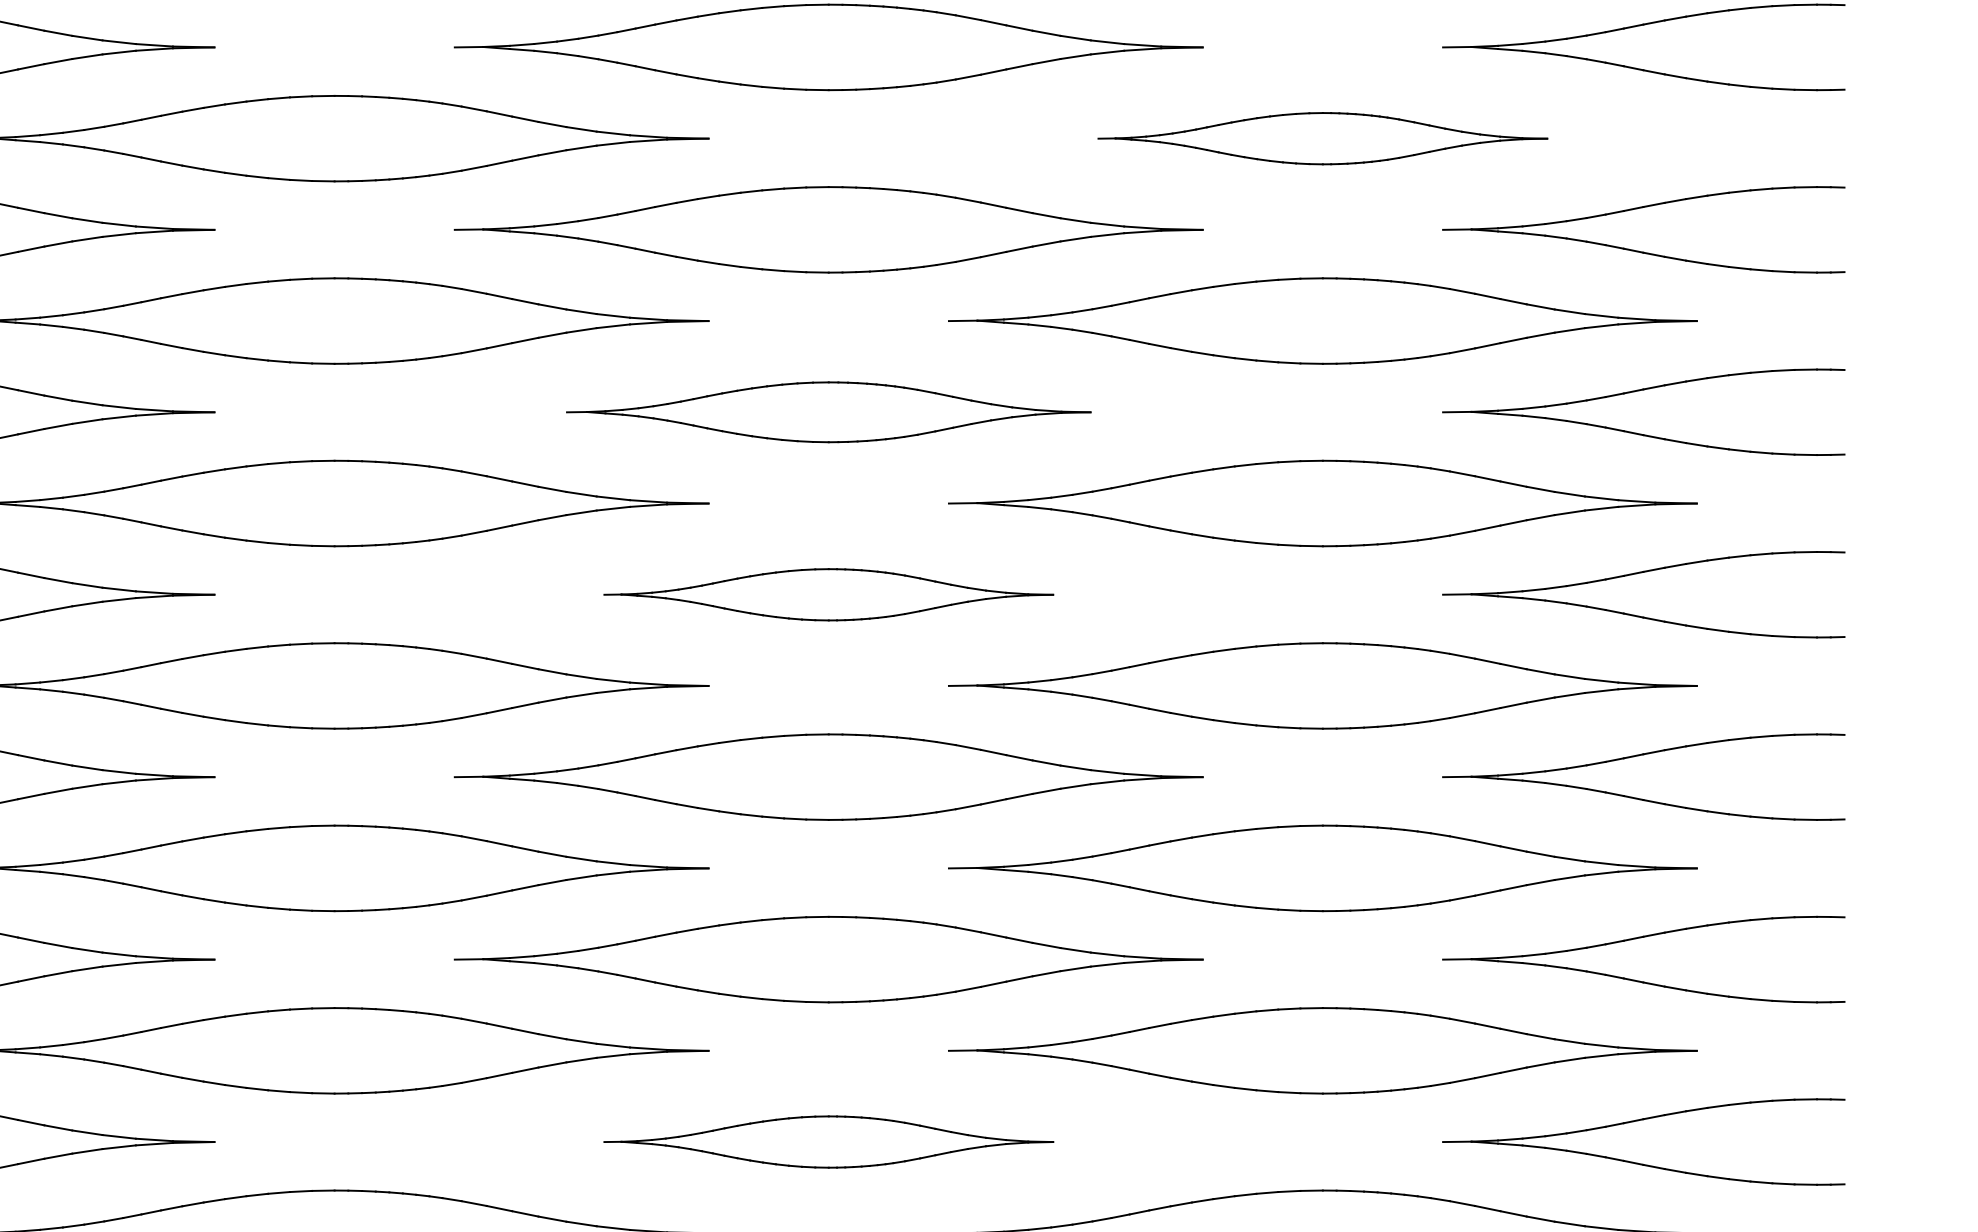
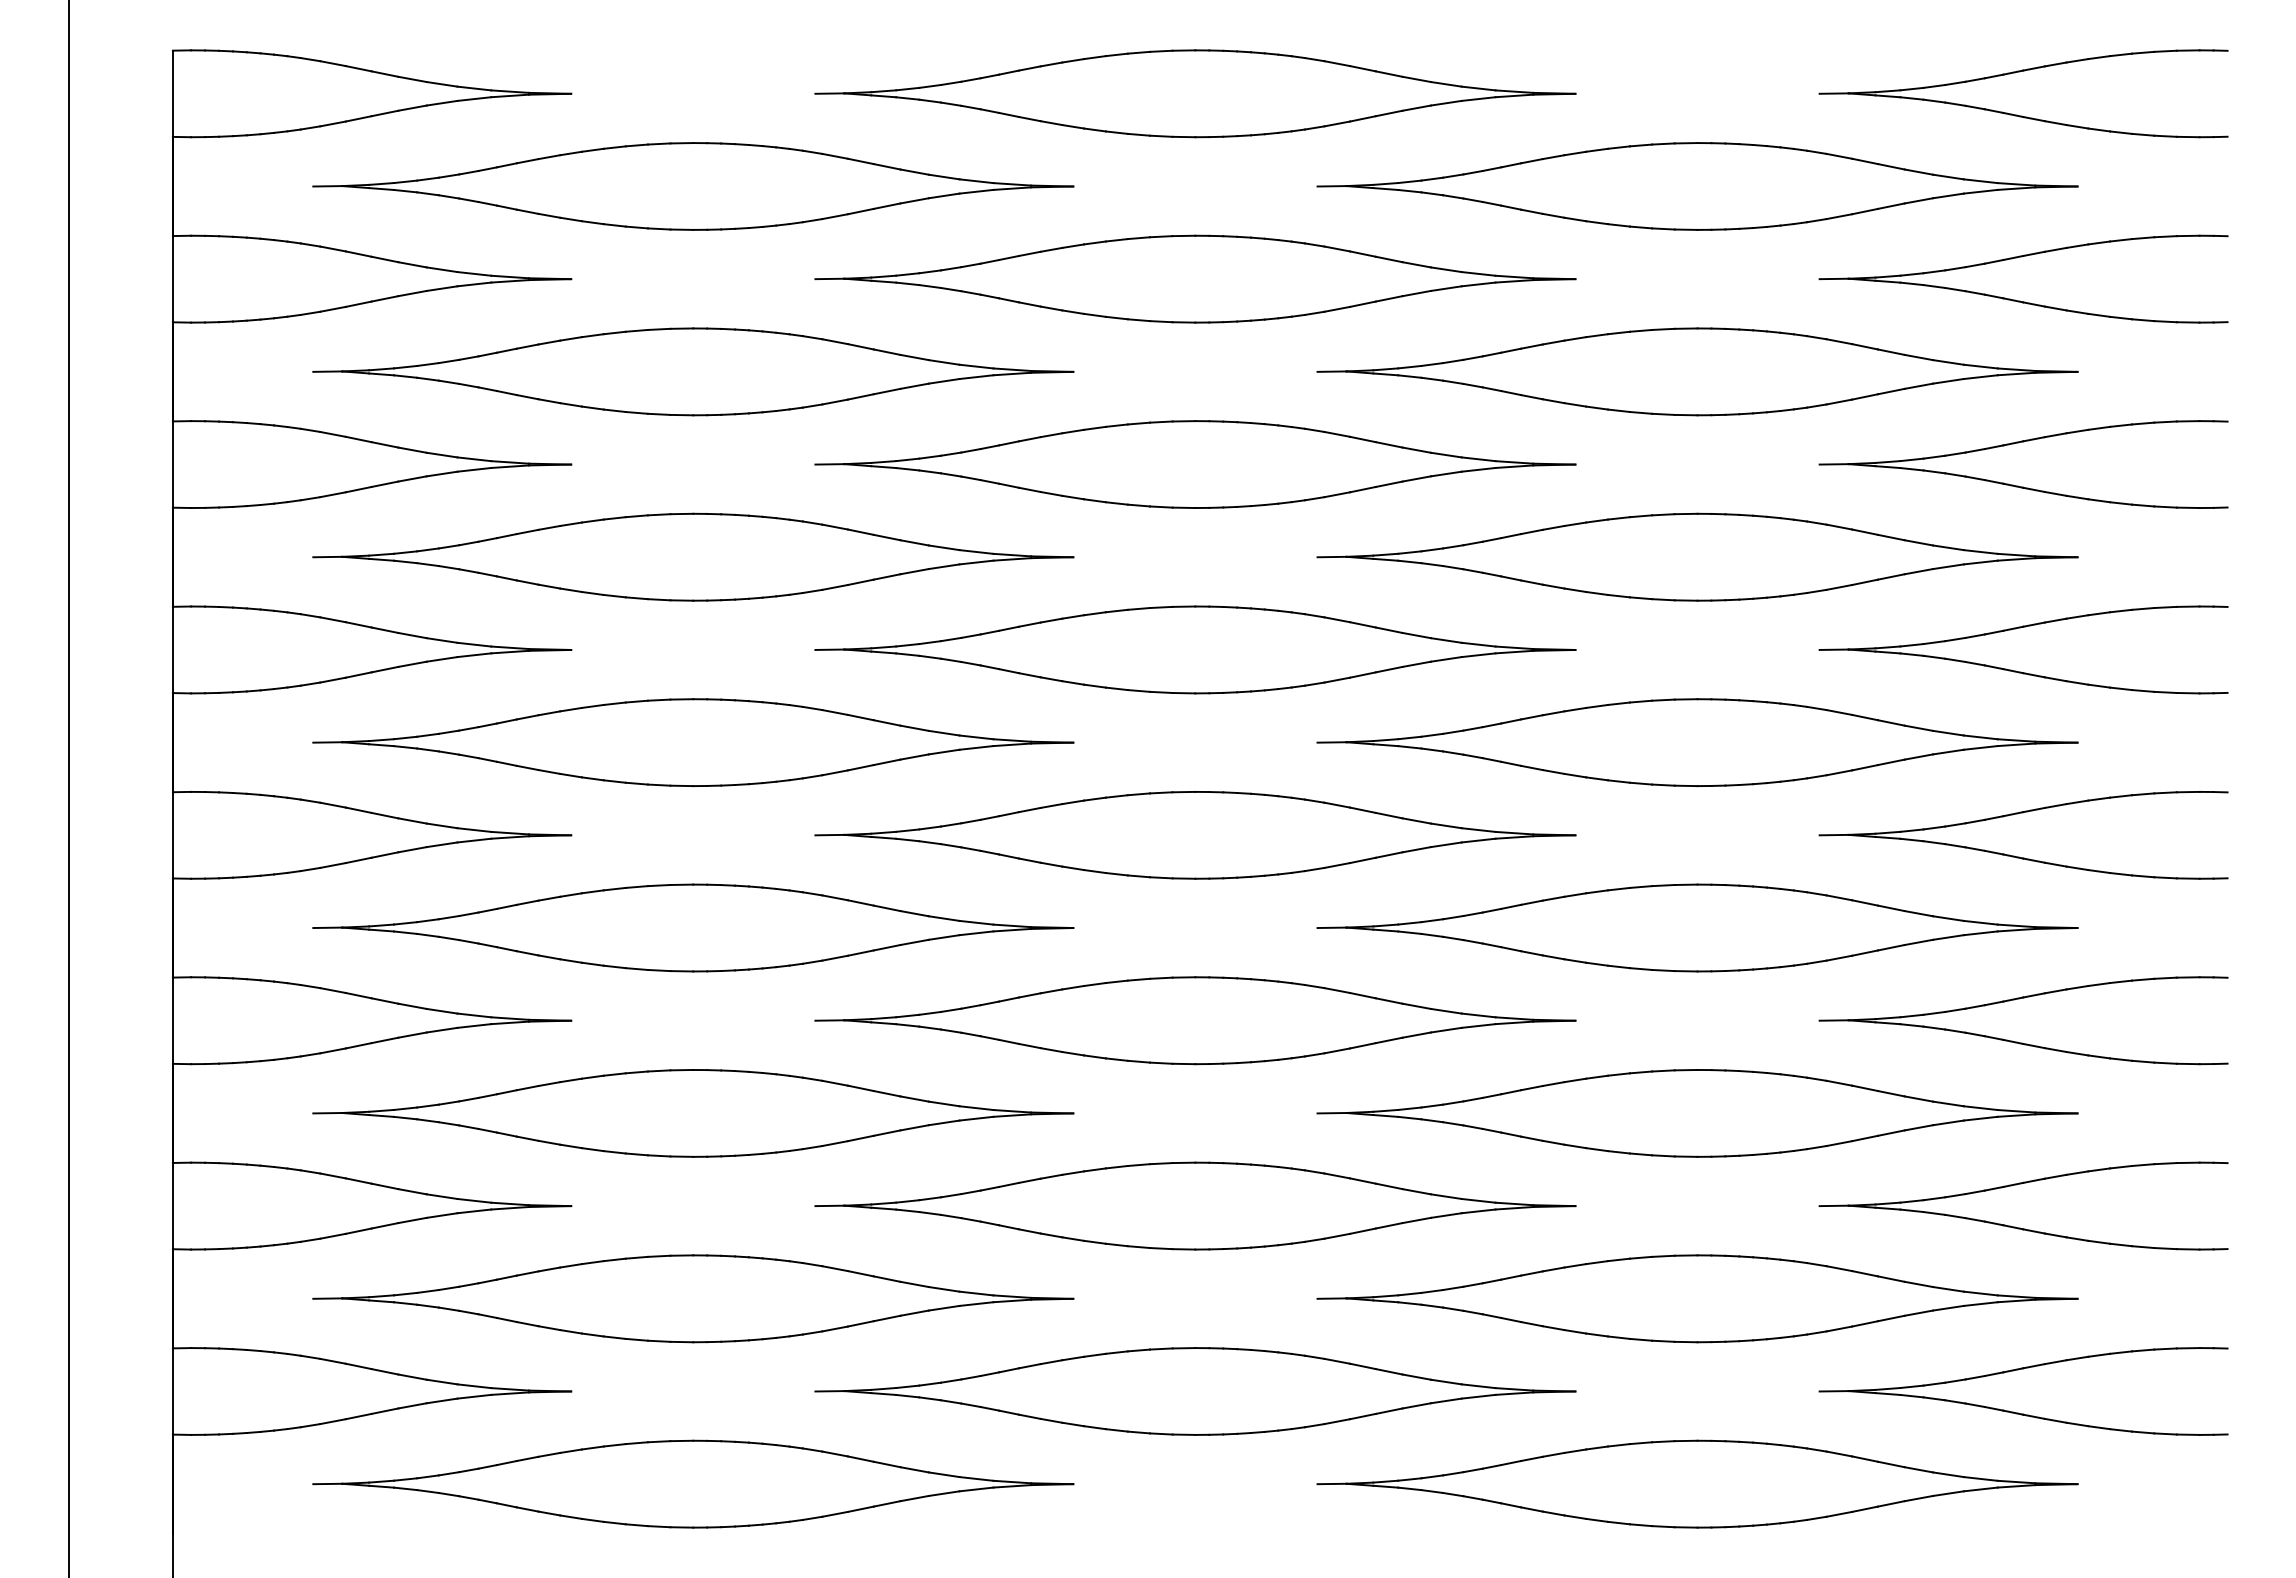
part: (1322, 138) -> (1697, 371), size x1.67
part: (828, 411) -> (1195, 649), size x1.43
part: (828, 594) -> (1195, 835), size x1.67
part: (828, 1142) -> (1195, 1391), size x1.67

